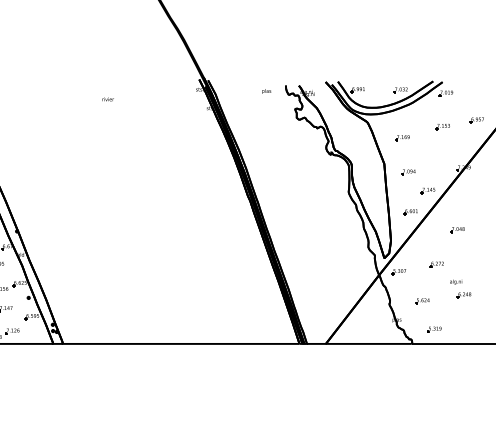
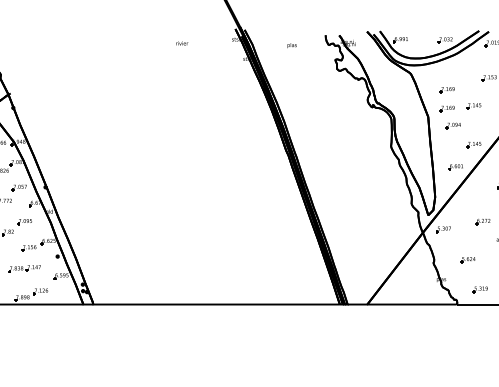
text: (266, 91) -> (291, 45), moved
text: (107, 99) -> (181, 43), moved
part: (427, 153) -> (473, 106), added
part: (402, 156) -> (447, 109), added

